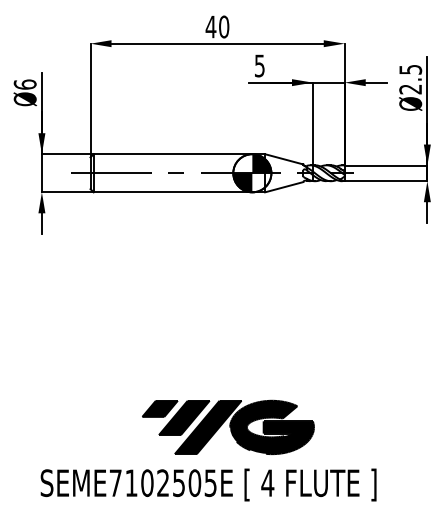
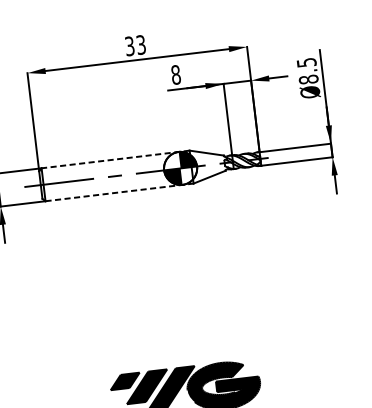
text: (217, 26) -> (135, 45), 40 -> 33
text: (259, 65) -> (175, 74), 5 -> 8
text: (410, 89) -> (308, 79), Ø2.5 -> Ø8.5
line: (179, 154) -> (115, 159), solid -> dashed
line: (179, 192) -> (119, 192), solid -> dashed

